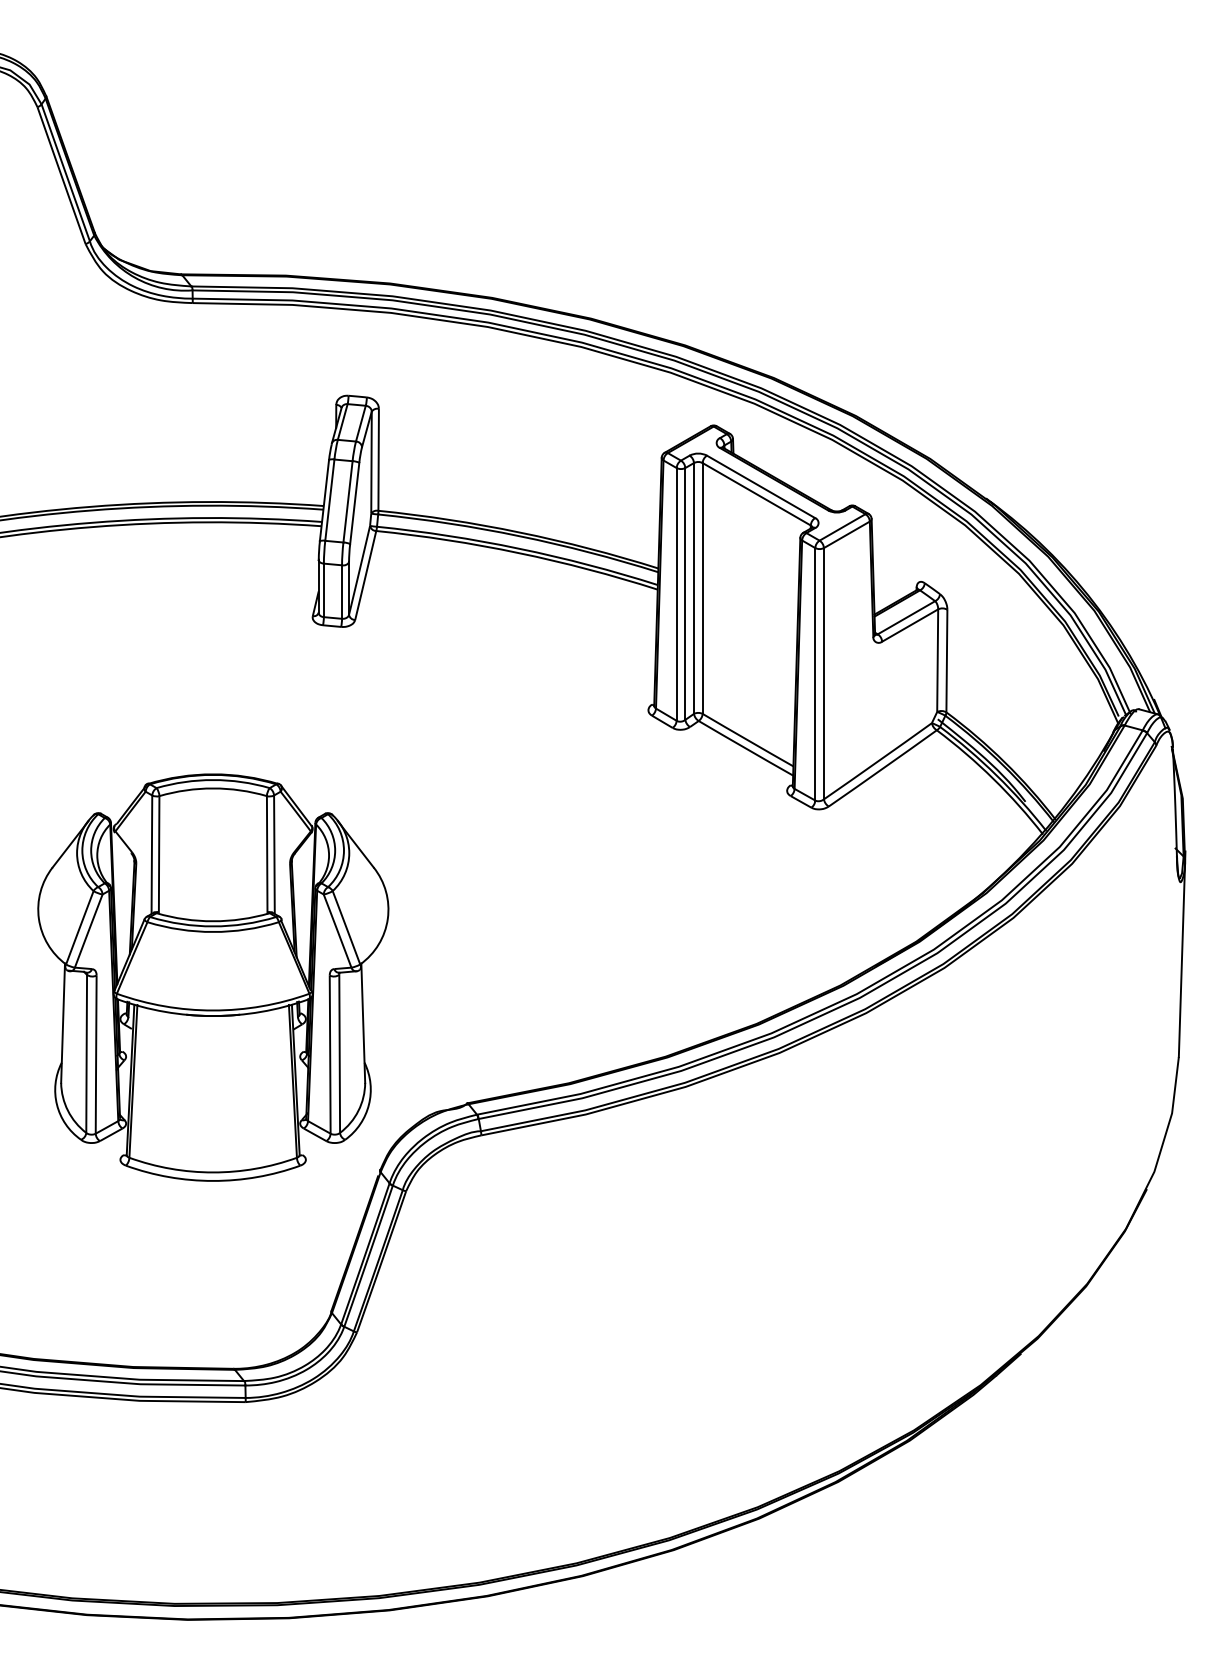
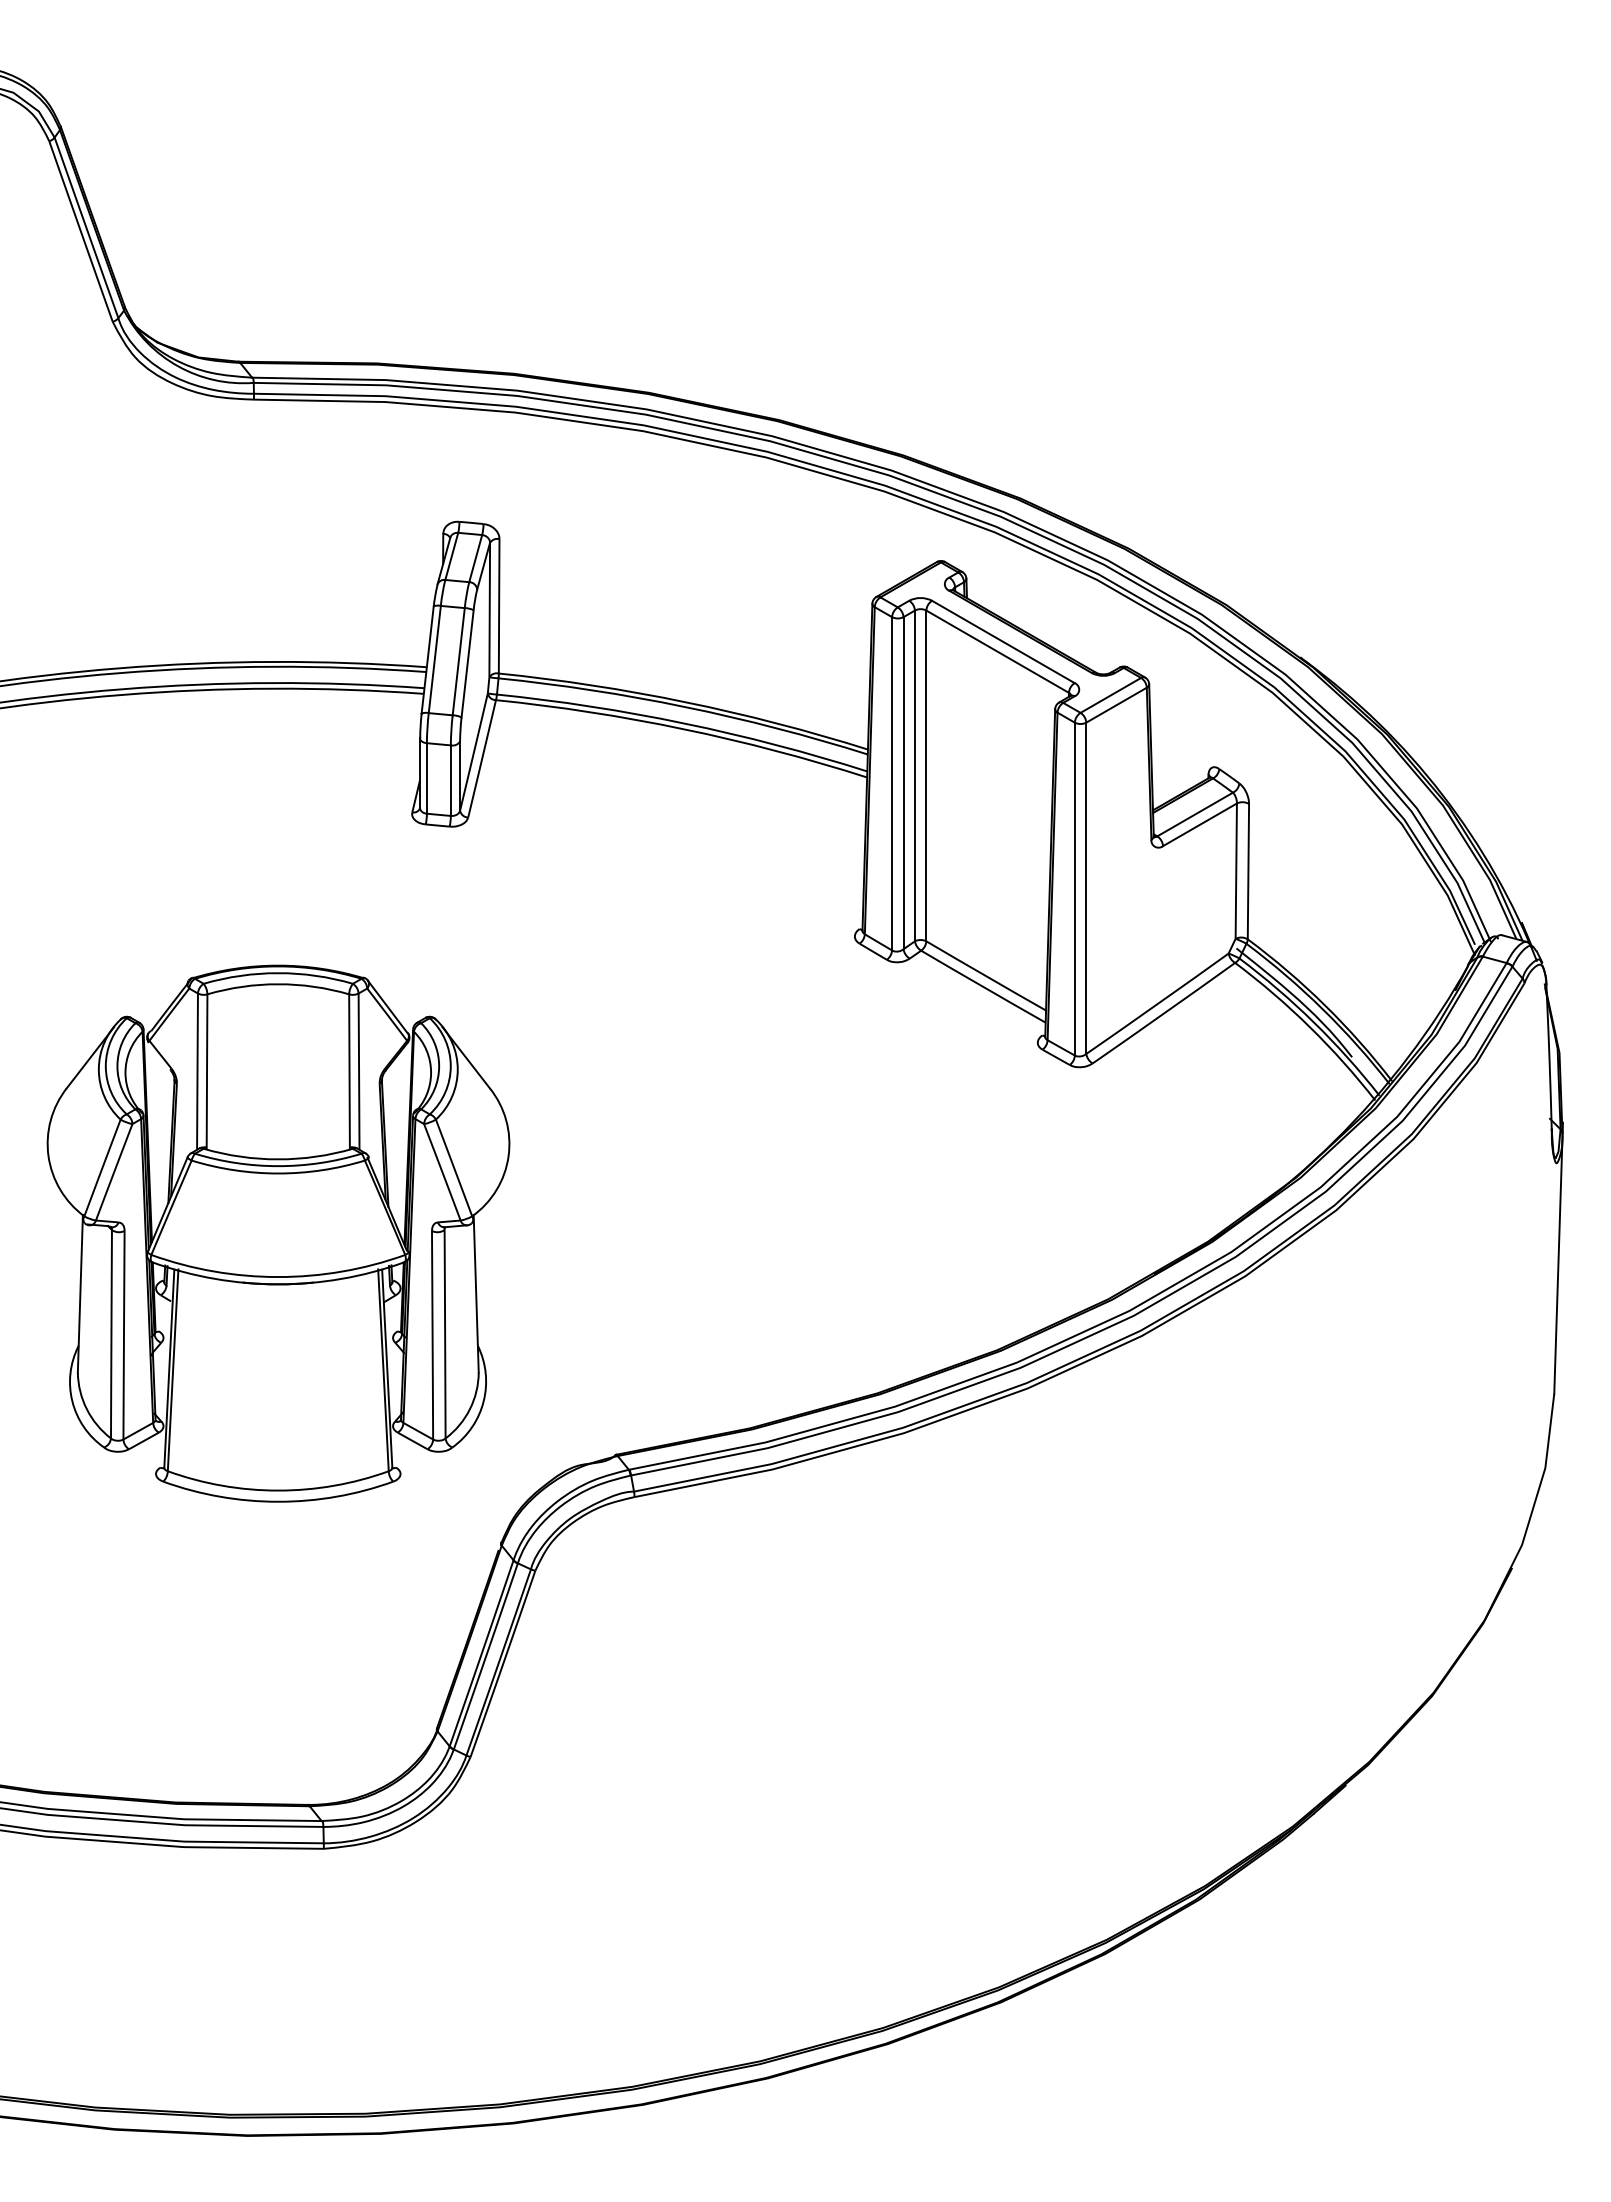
part: (213, 977) -> (278, 1233), moved

